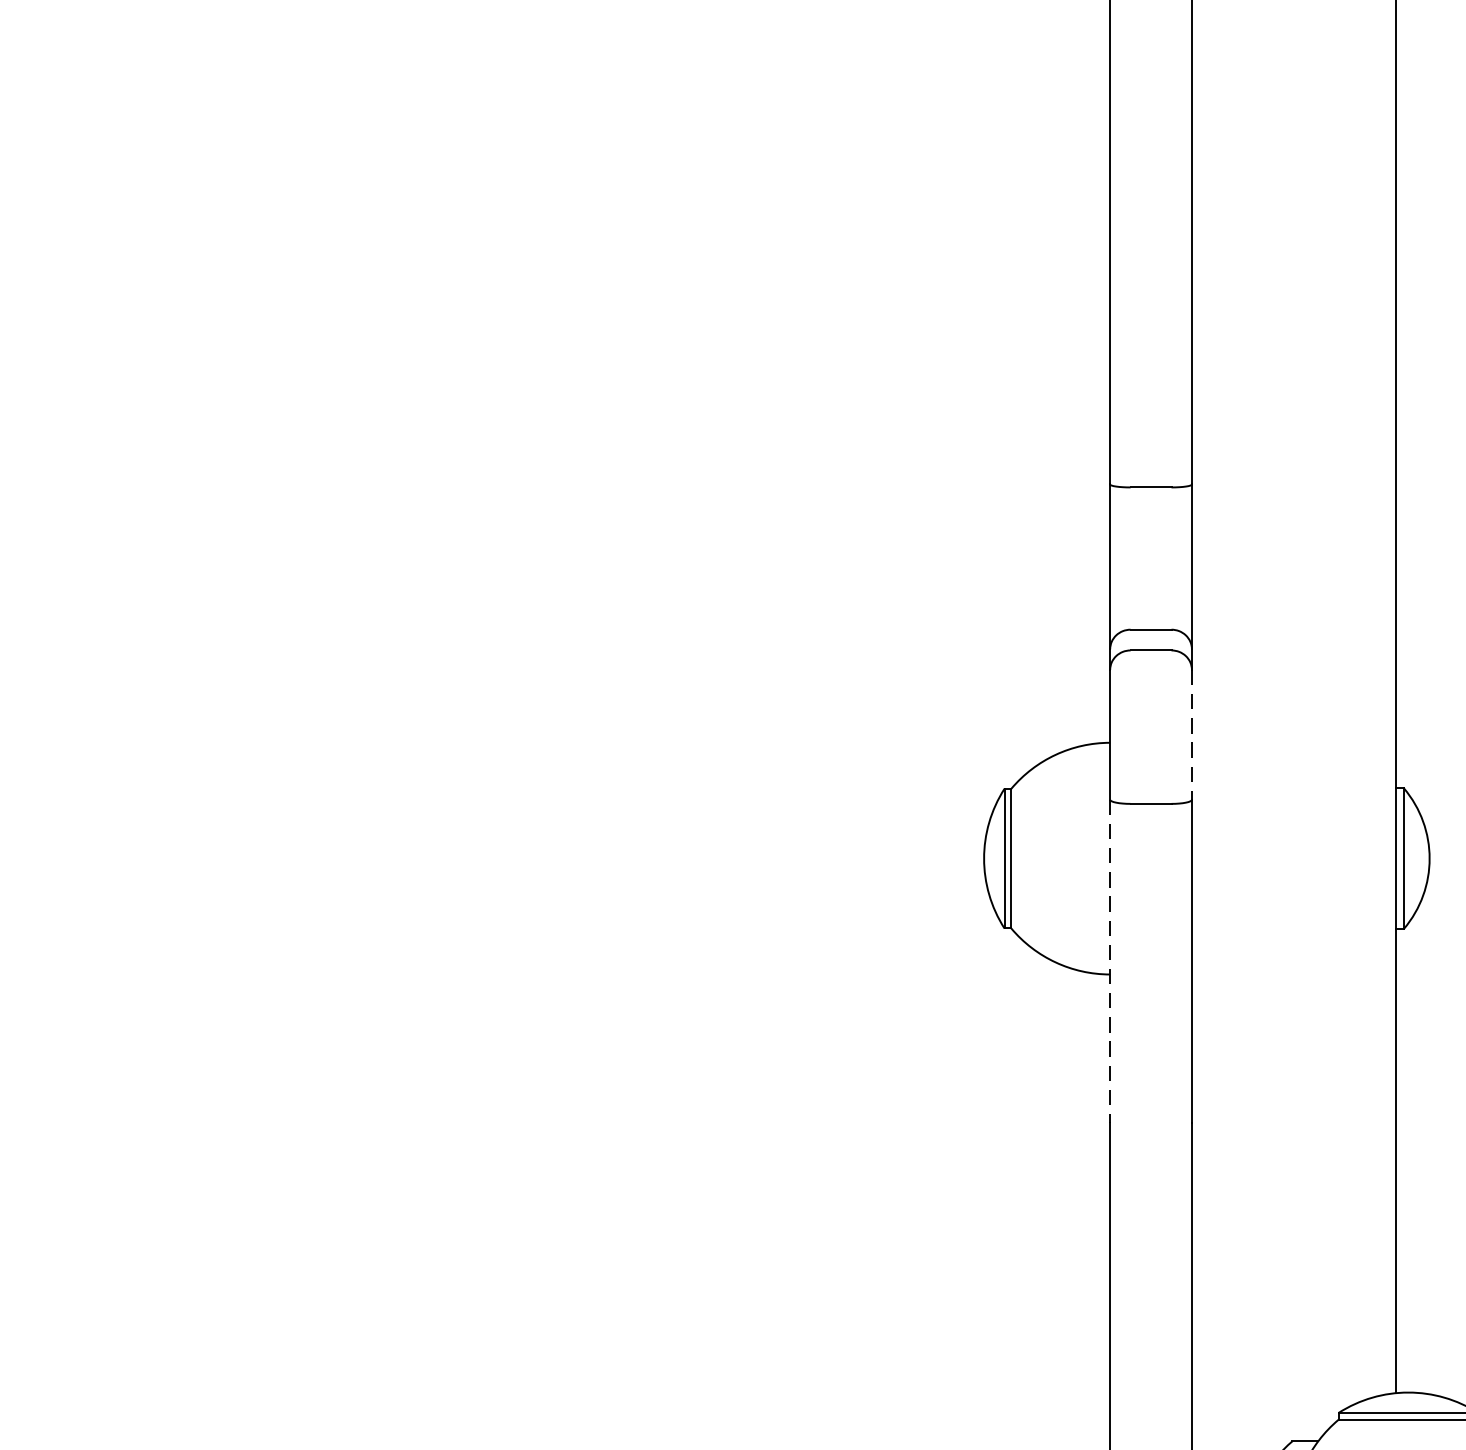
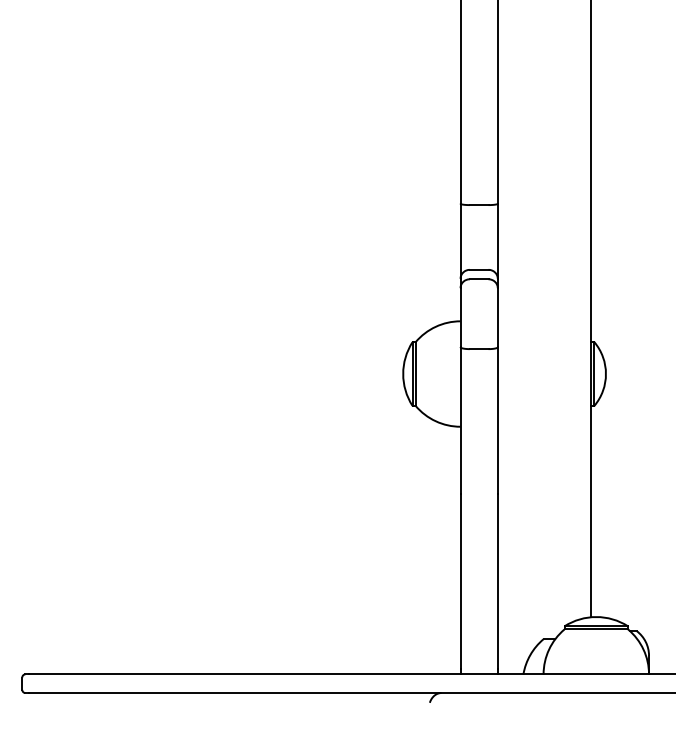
line: (1191, 734) -> (497, 317), dashed -> solid
line: (1109, 960) -> (460, 420), dashed -> solid

